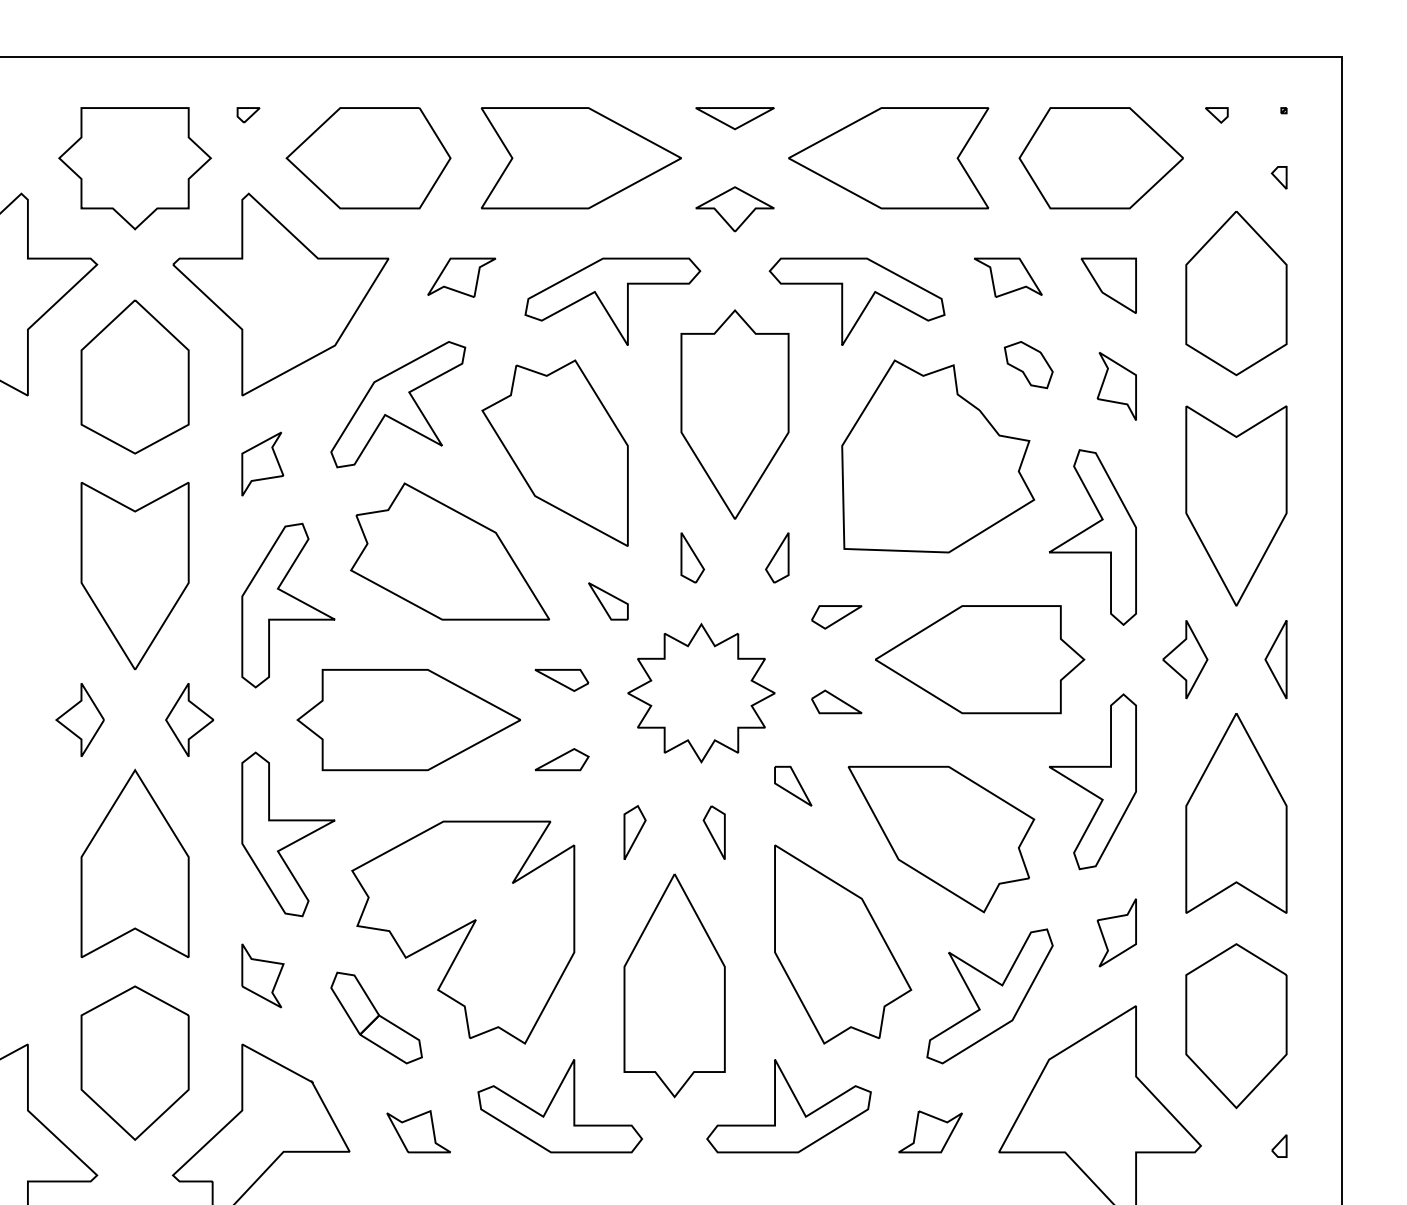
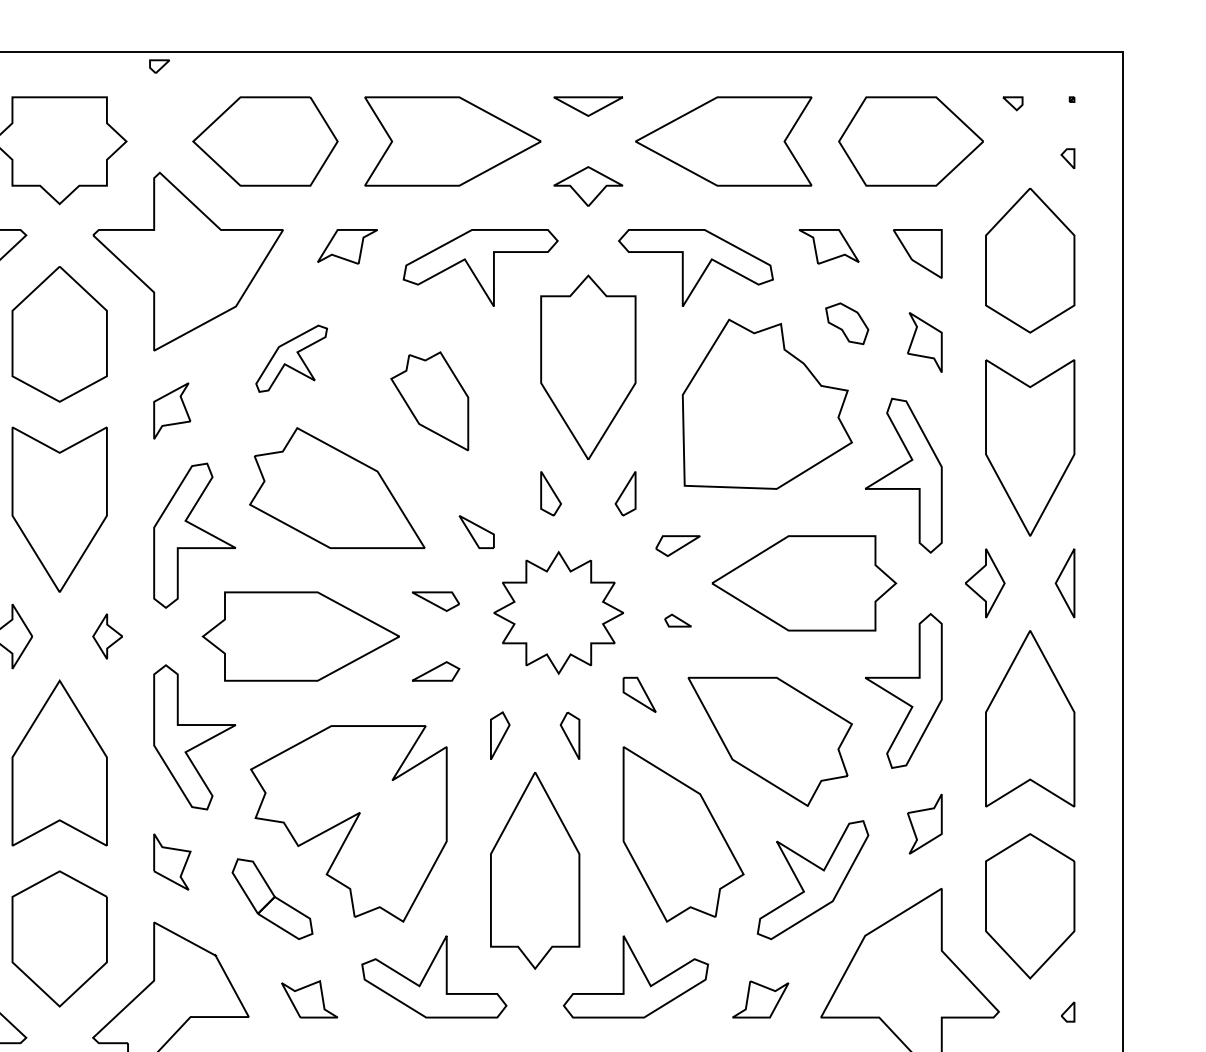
part: (248, 115) -> (159, 66), moved
part: (398, 404) -> (291, 358), size x0.6
part: (554, 452) -> (429, 400), size x0.6
part: (836, 701) -> (677, 620), size x0.6
part: (189, 719) -> (107, 636), size x0.7

